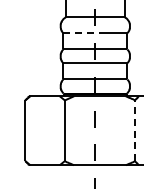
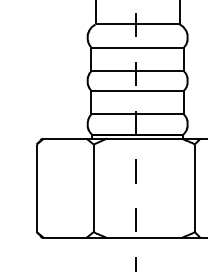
line: (81, 33) -> (117, 48), dashed -> solid
line: (135, 130) -> (195, 187), dashed -> solid

